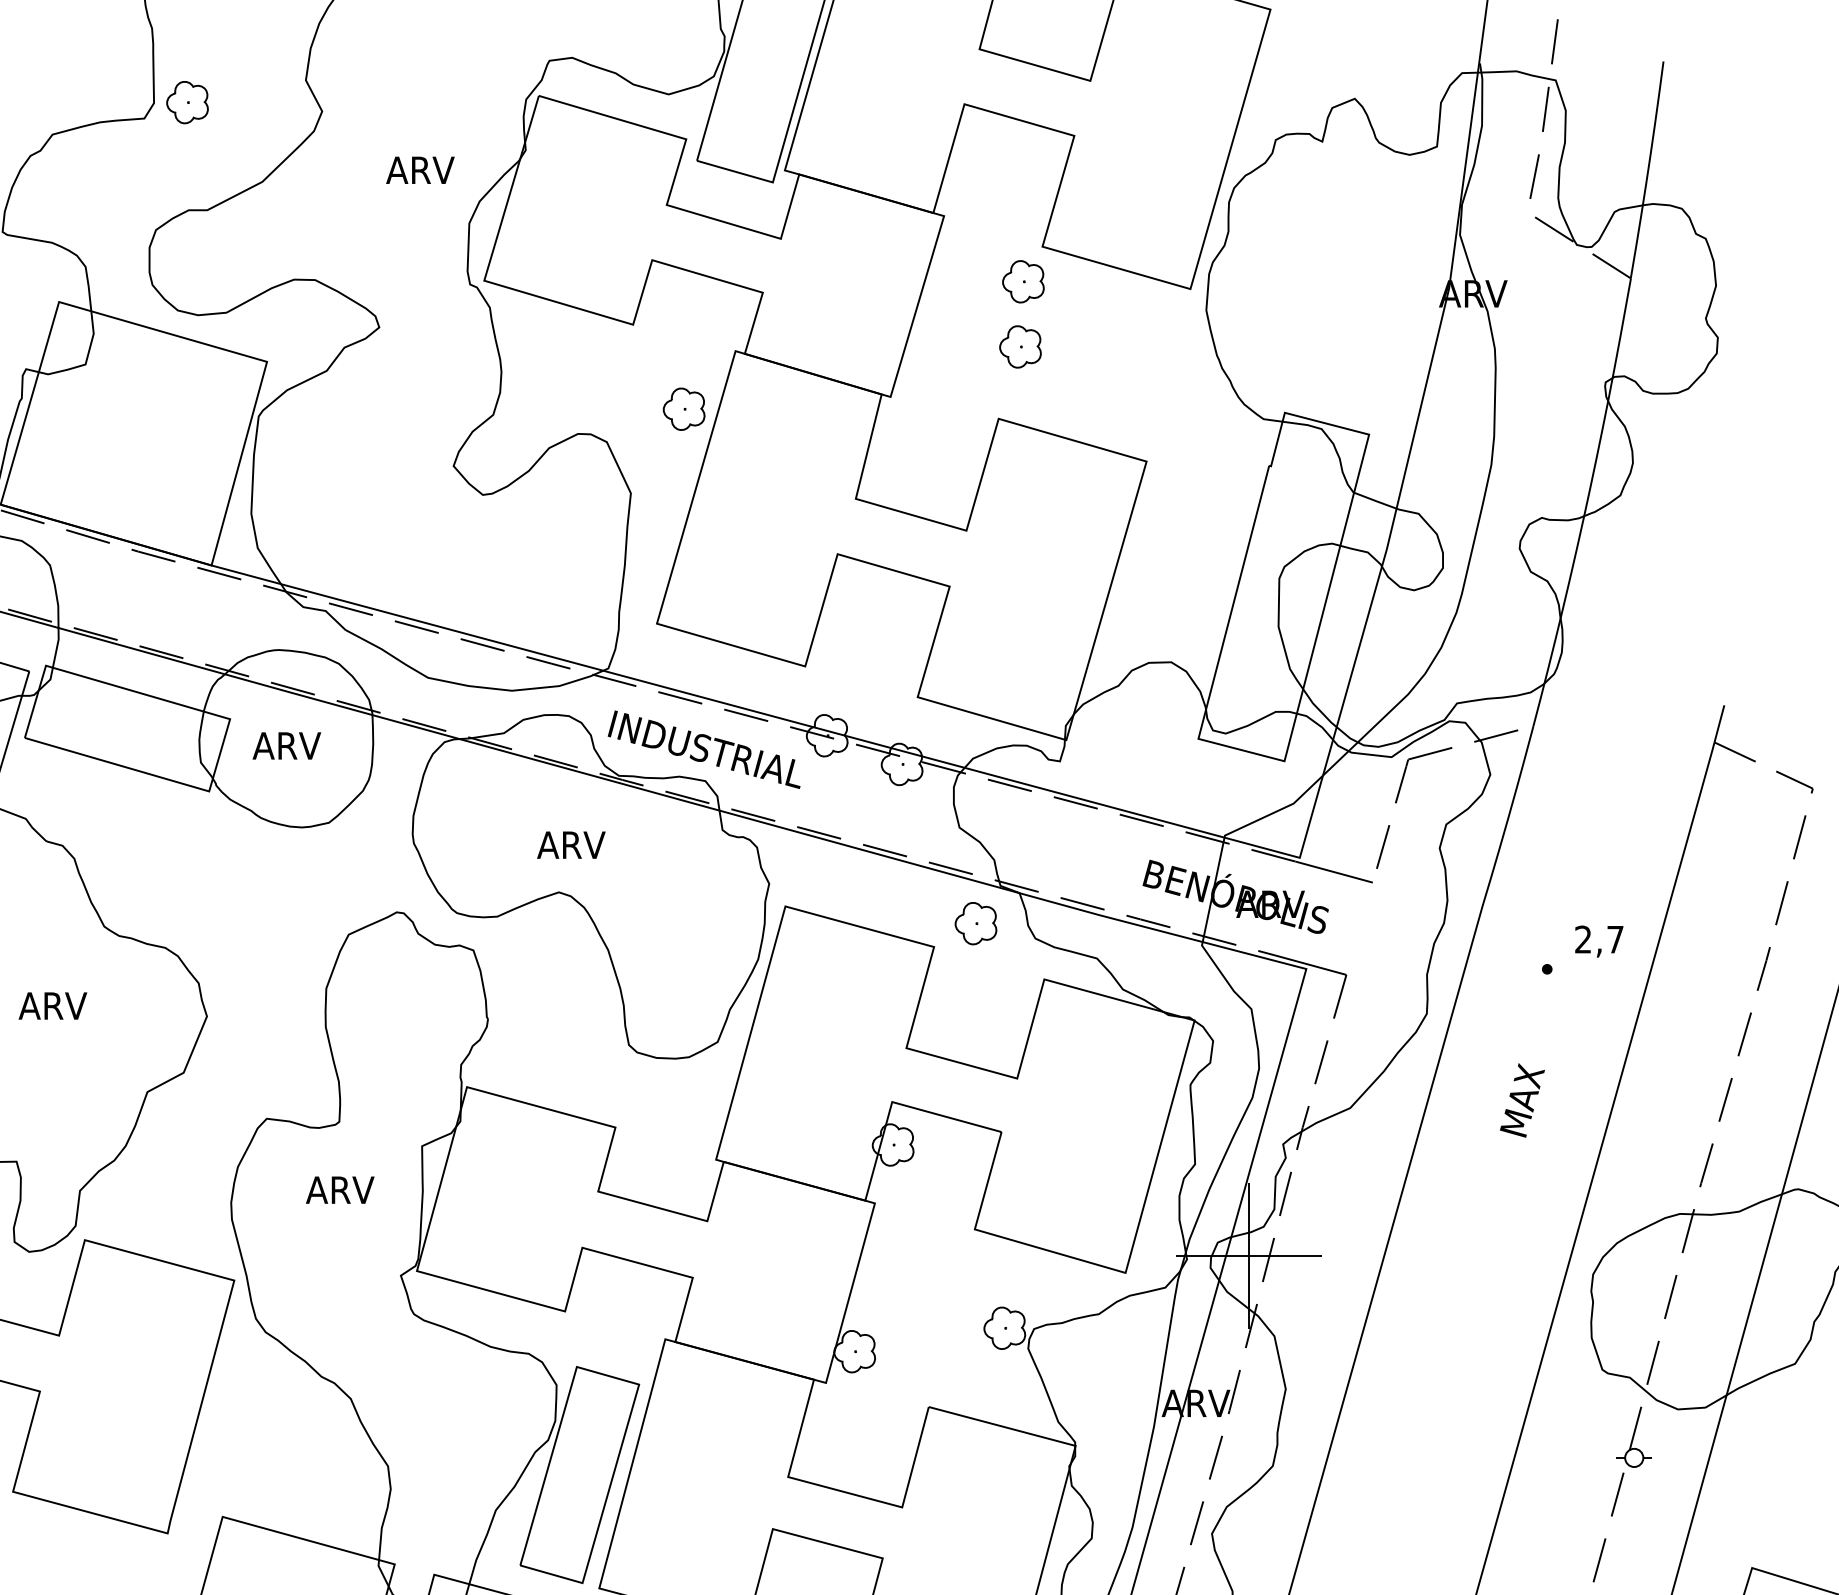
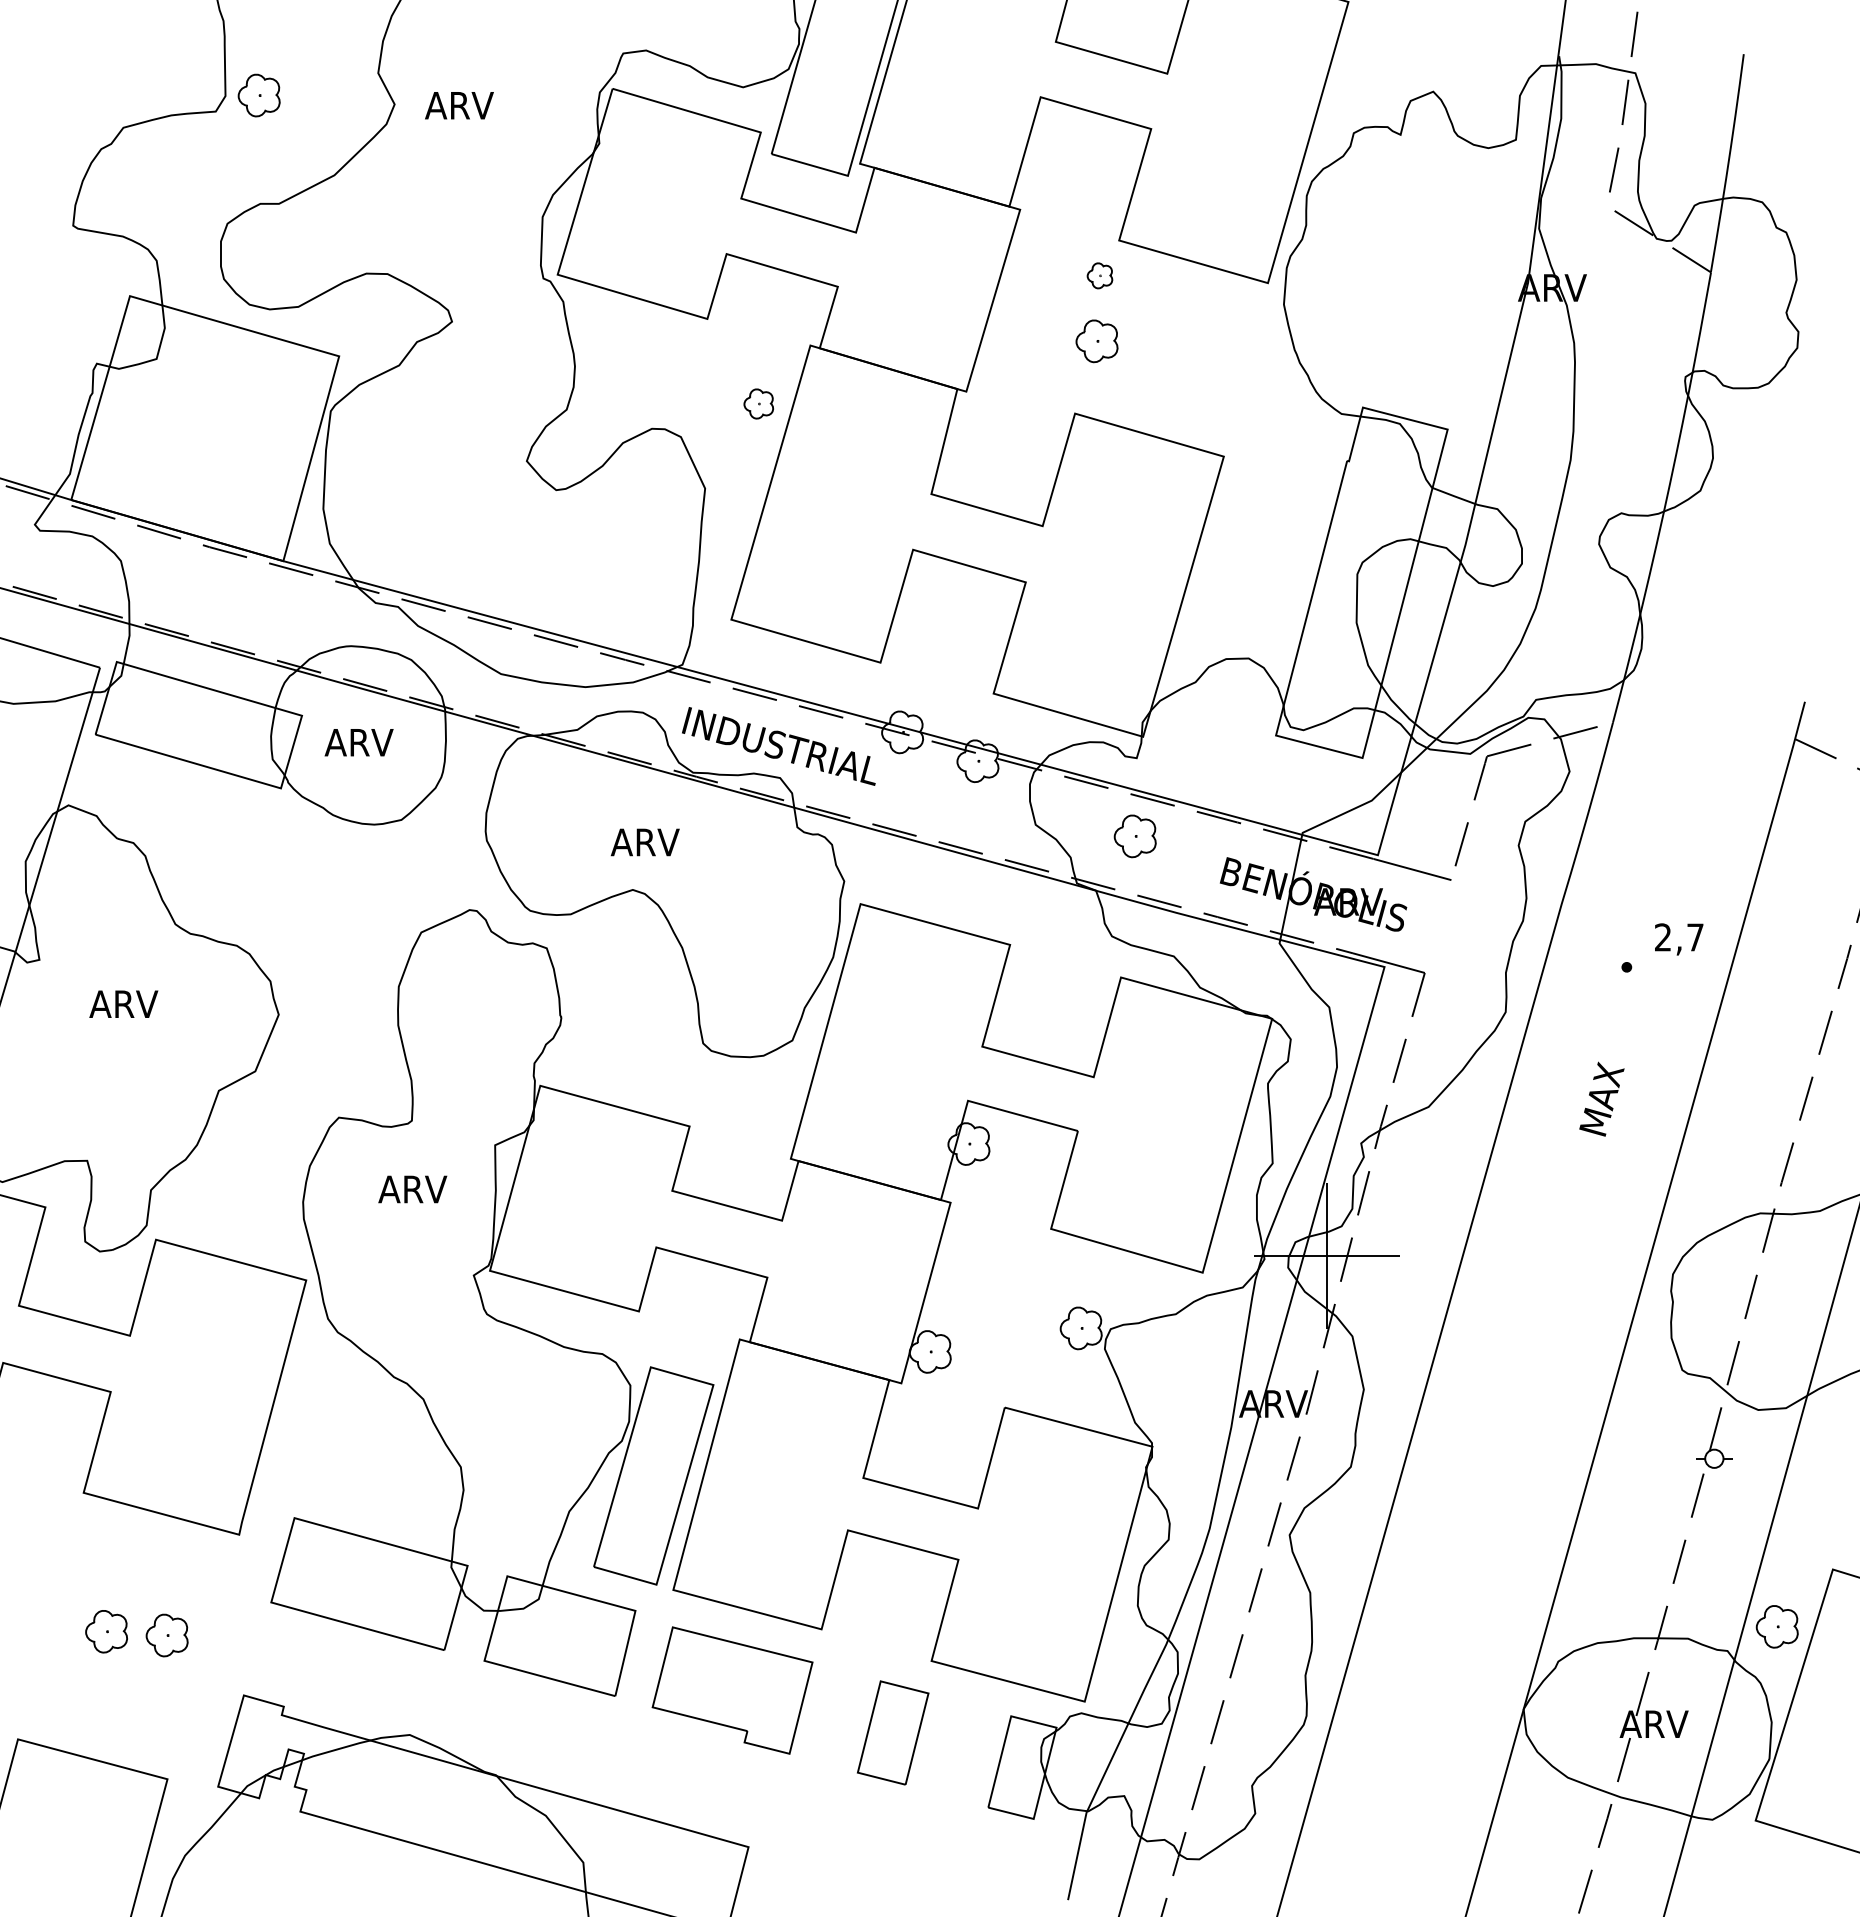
text: (420, 170) -> (459, 105), moved
part: (1022, 281) -> (1099, 275), size x0.6
part: (683, 408) -> (758, 403), size x0.7
part: (975, 923) -> (1134, 836), moved

